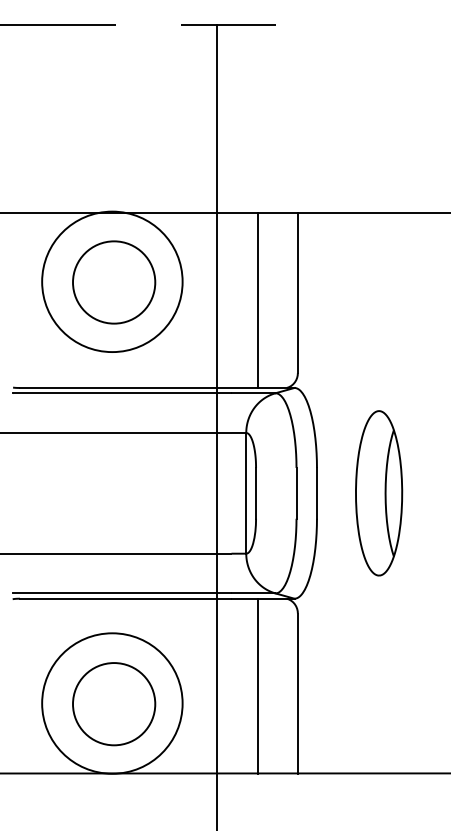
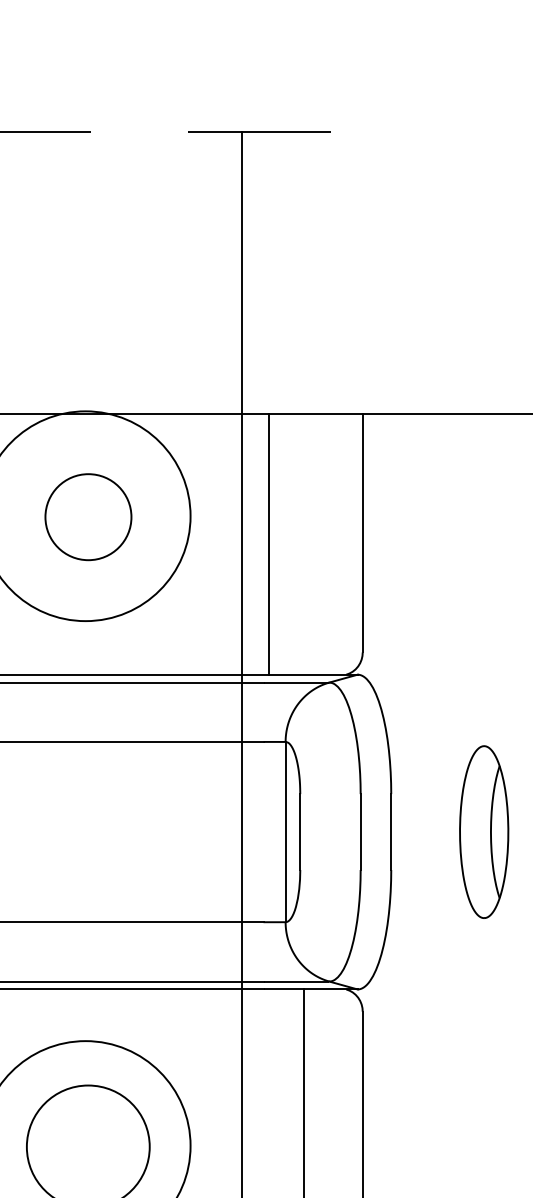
circle: (114, 282) -> (88, 517), size x0.7
line: (258, 300) -> (269, 544), moved
part: (379, 493) -> (484, 832), size x0.7

